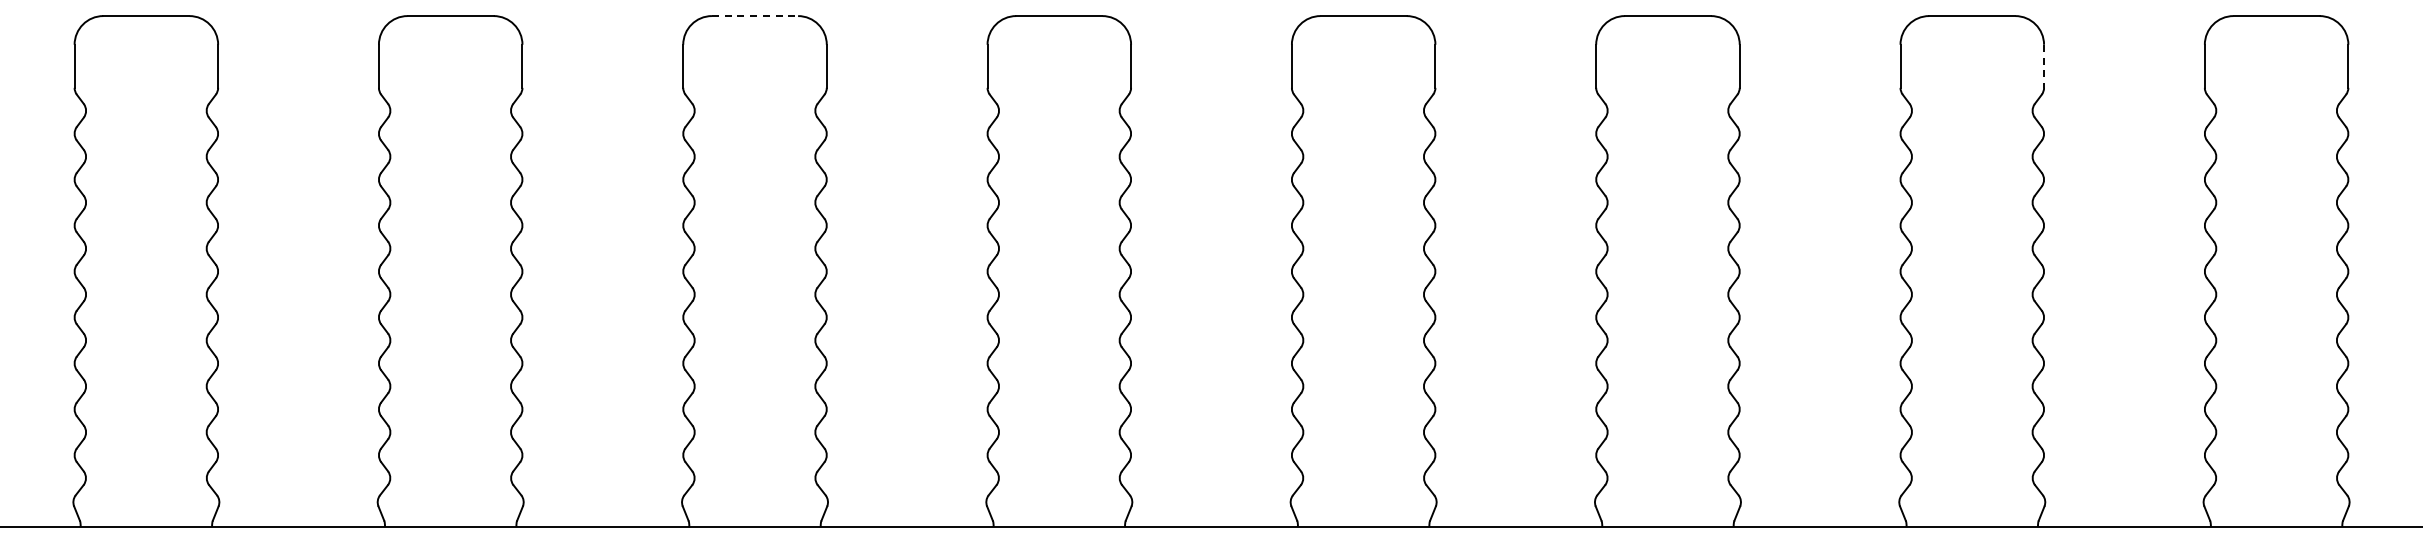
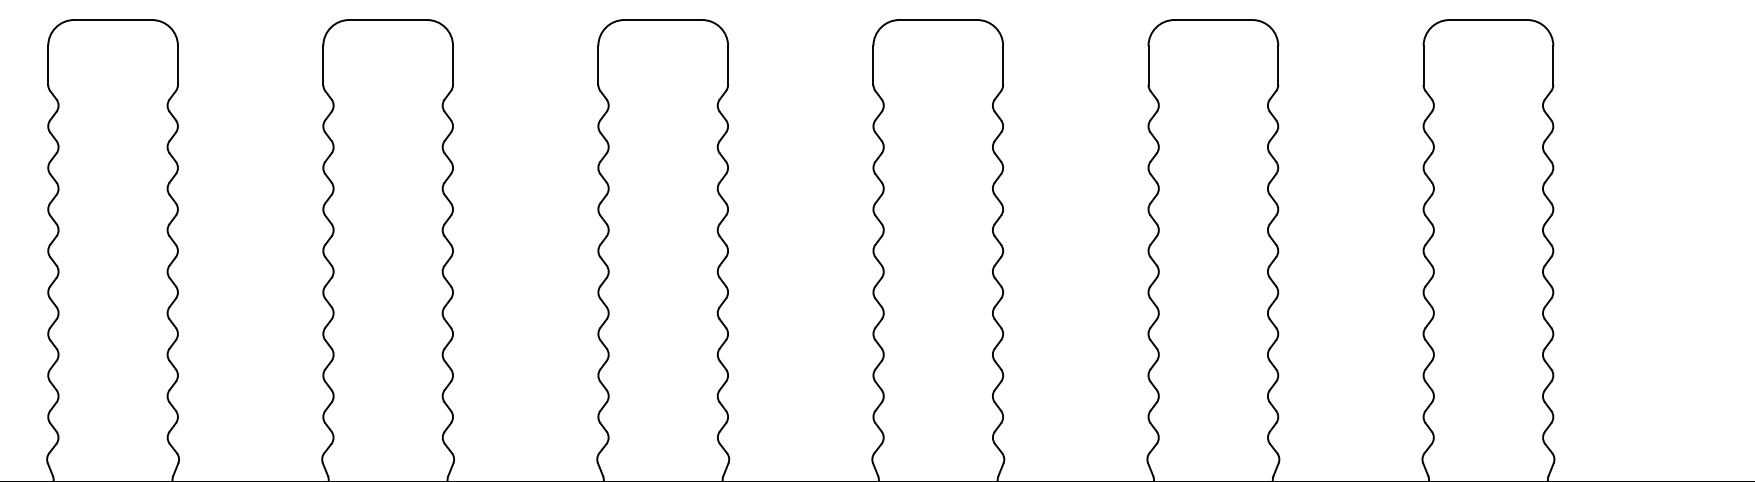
line: (755, 16) -> (113, 20), dashed -> solid
line: (2044, 66) -> (1278, 65), dashed -> solid

